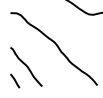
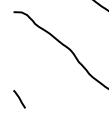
curve: (26, 66) -> (34, 80), removed

